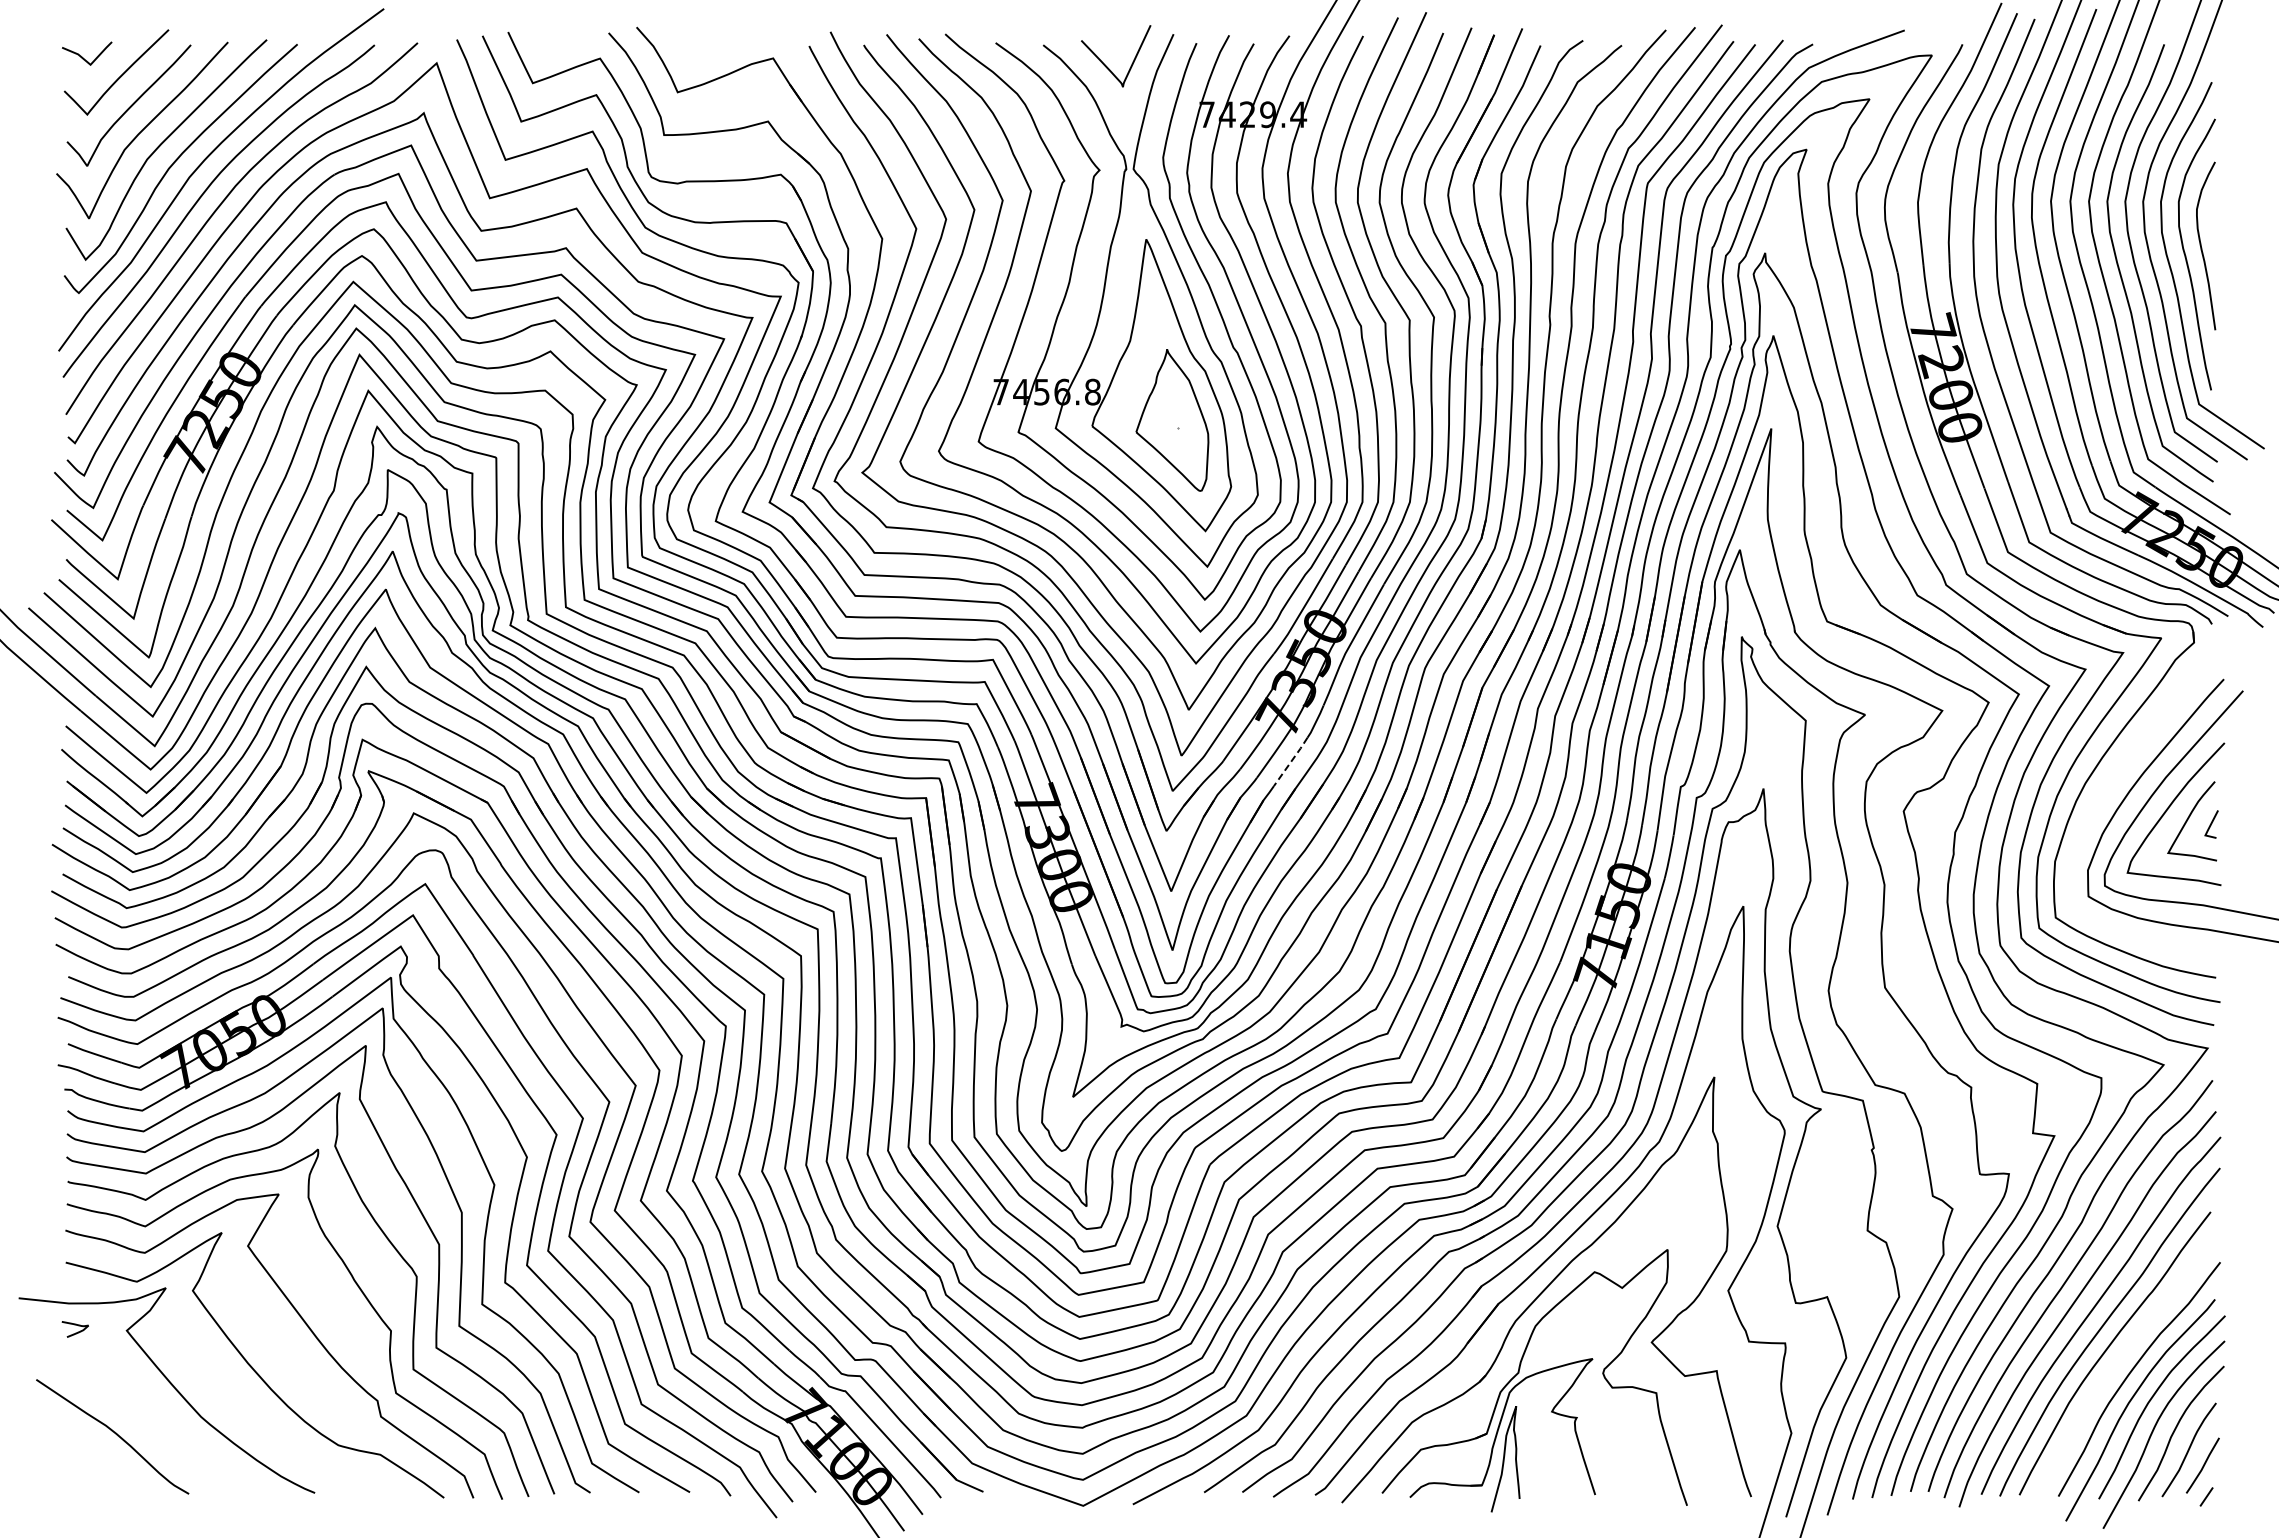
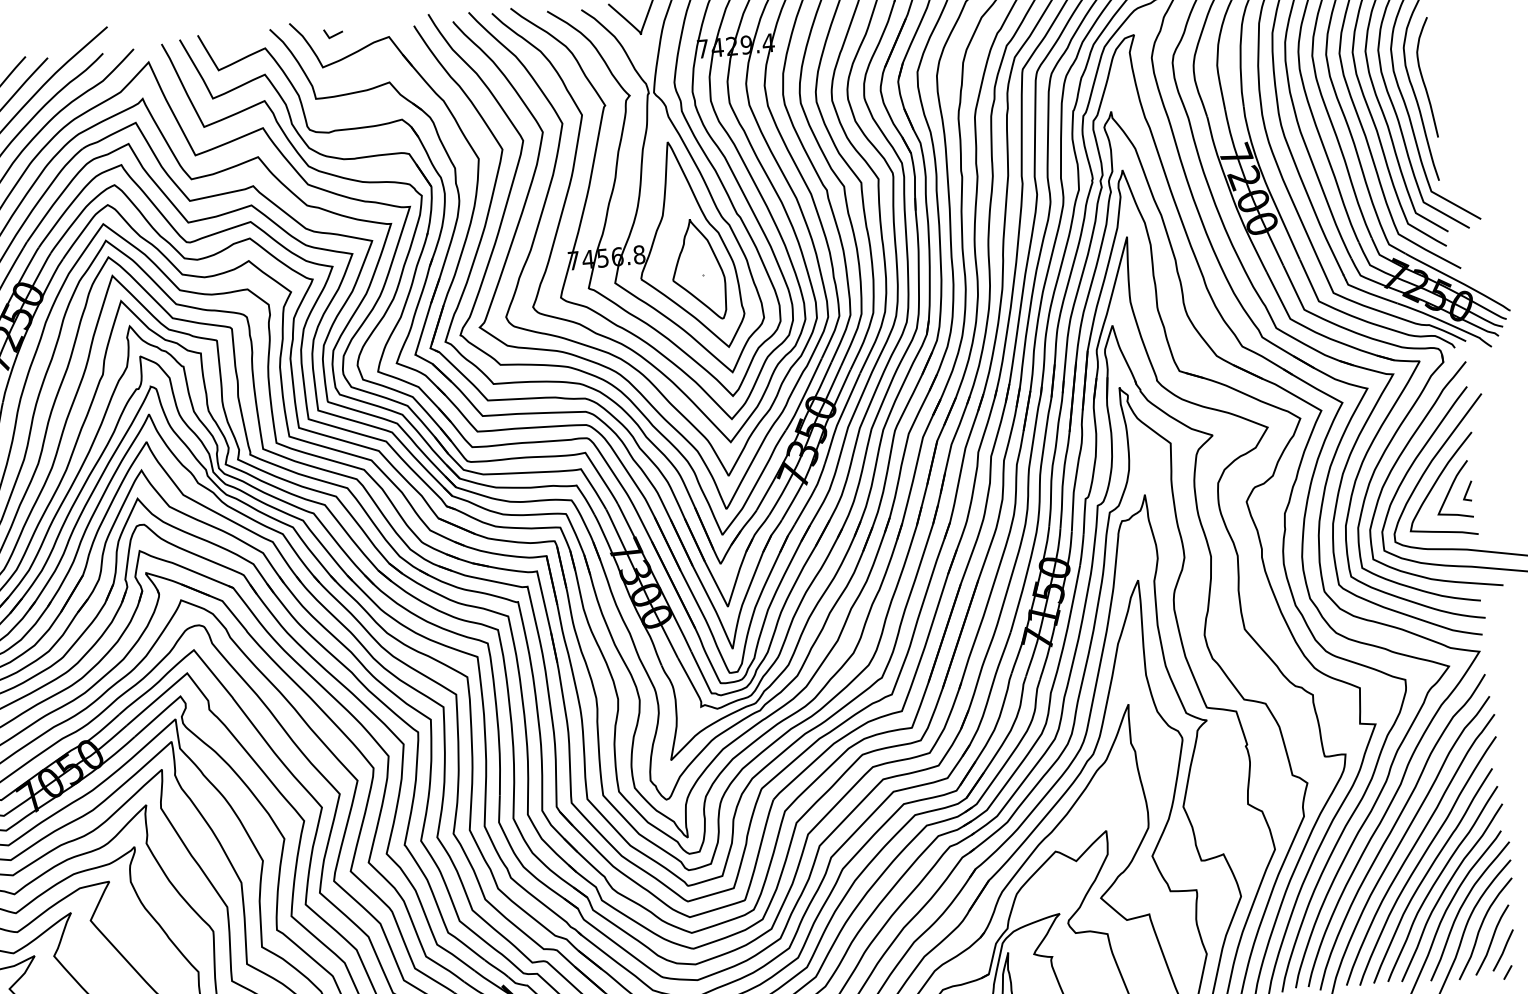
line: (697, 48) -> (334, 34), added
line: (1291, 761) -> (805, 506), dashed -> solid
curve: (2119, 772) -> (1398, 460), added
curve: (2121, 1359) -> (1438, 879), added

